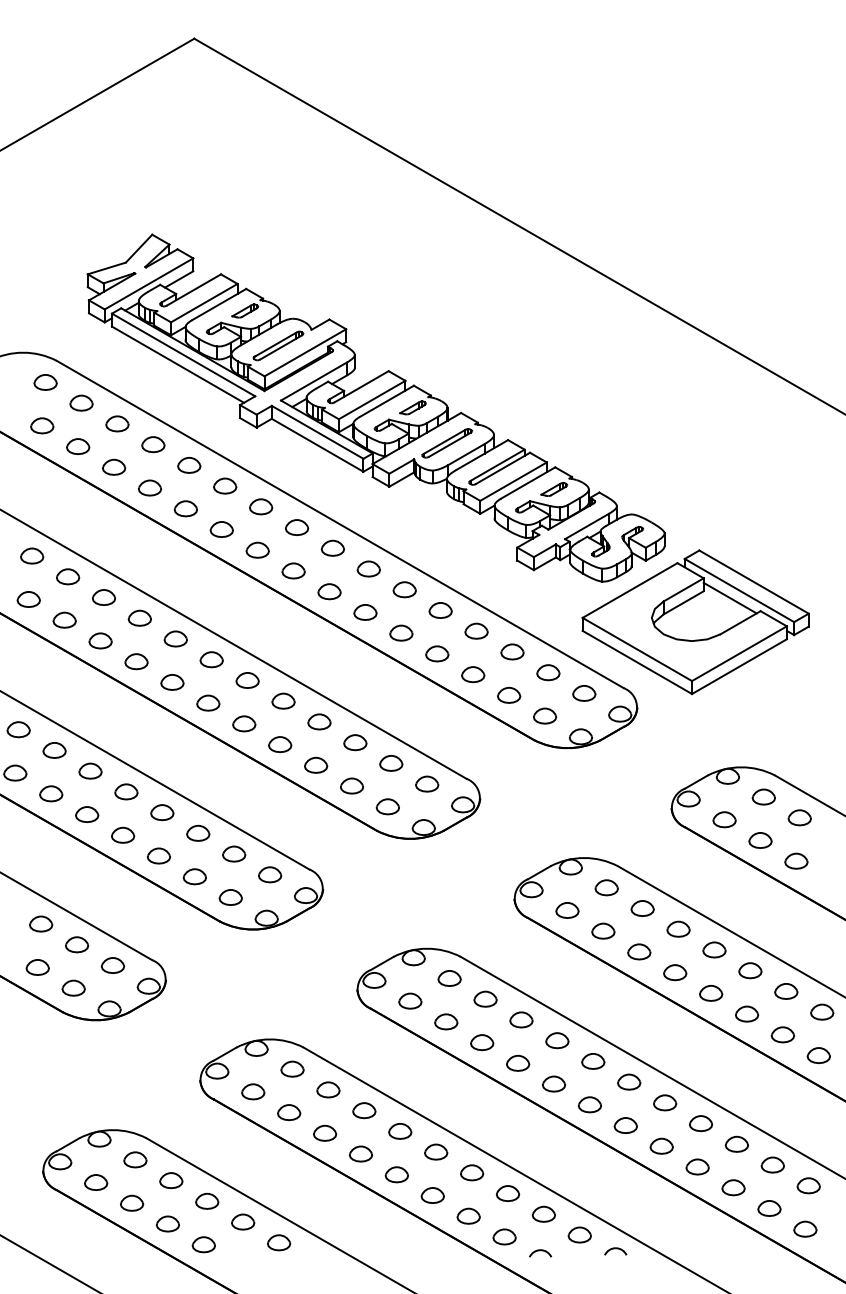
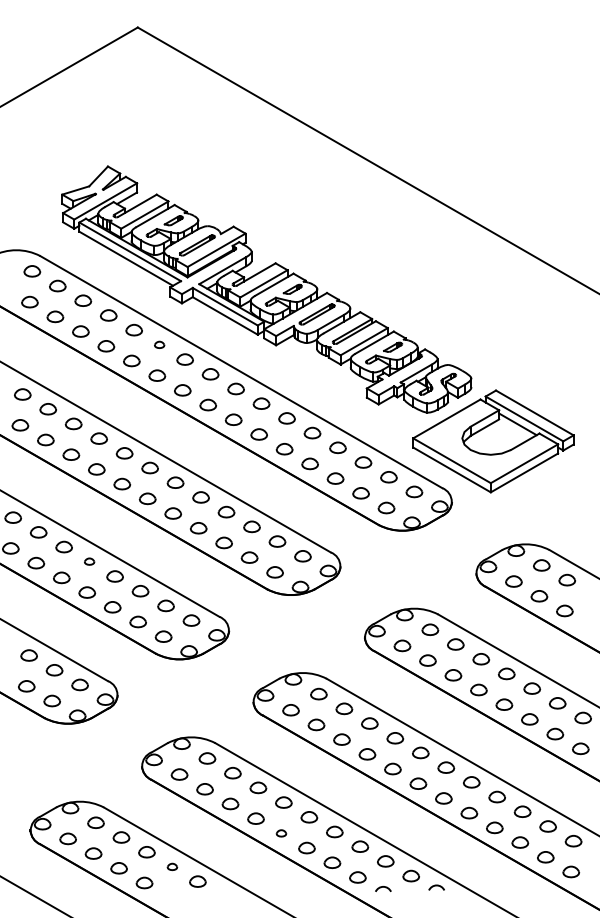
part: (224, 485) -> (159, 344), size x0.6
part: (126, 791) -> (89, 561), size x0.6
part: (396, 1174) -> (281, 833), size x0.6
part: (243, 1221) -> (172, 866), size x0.6

